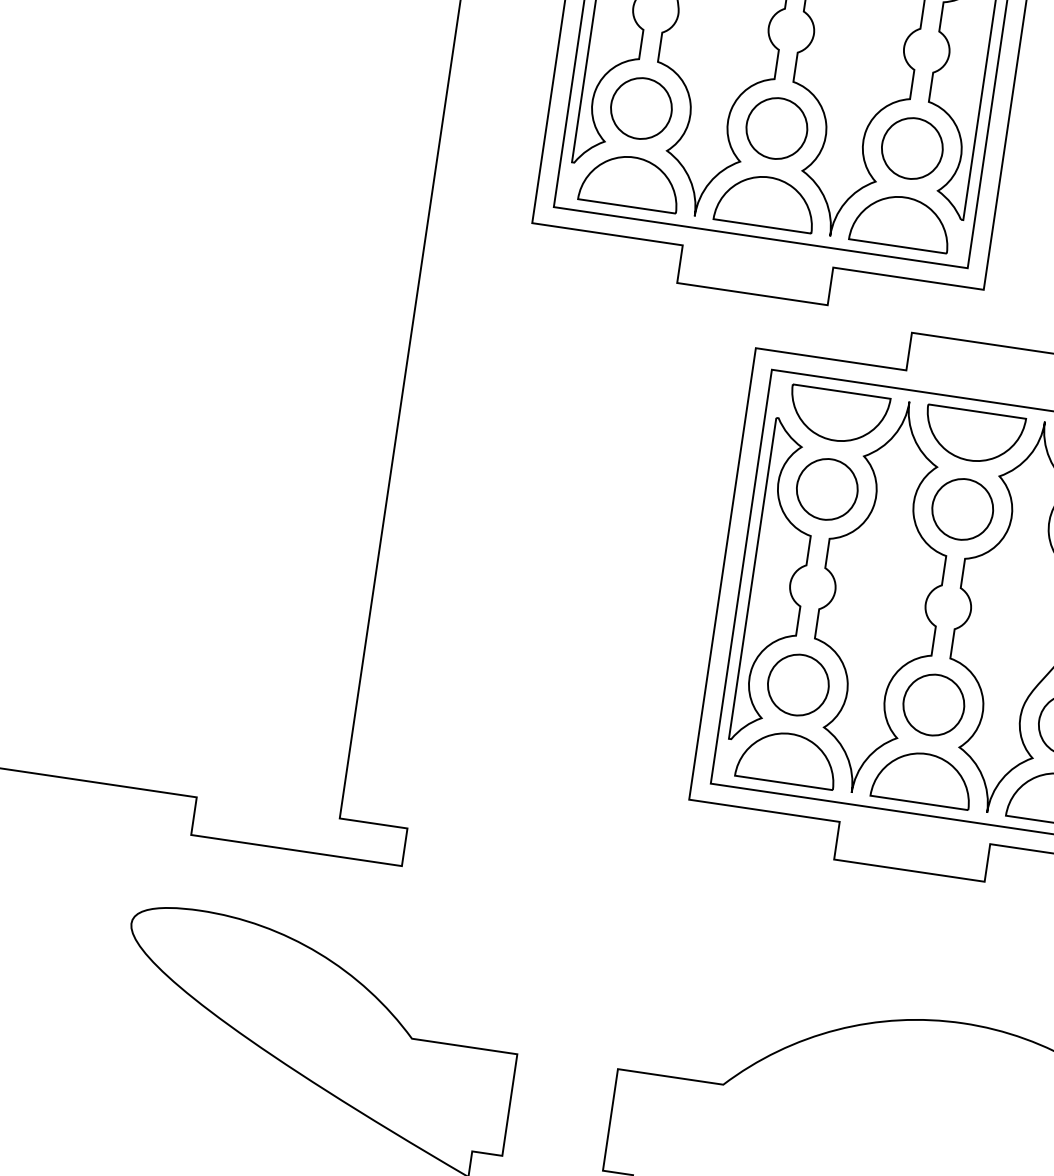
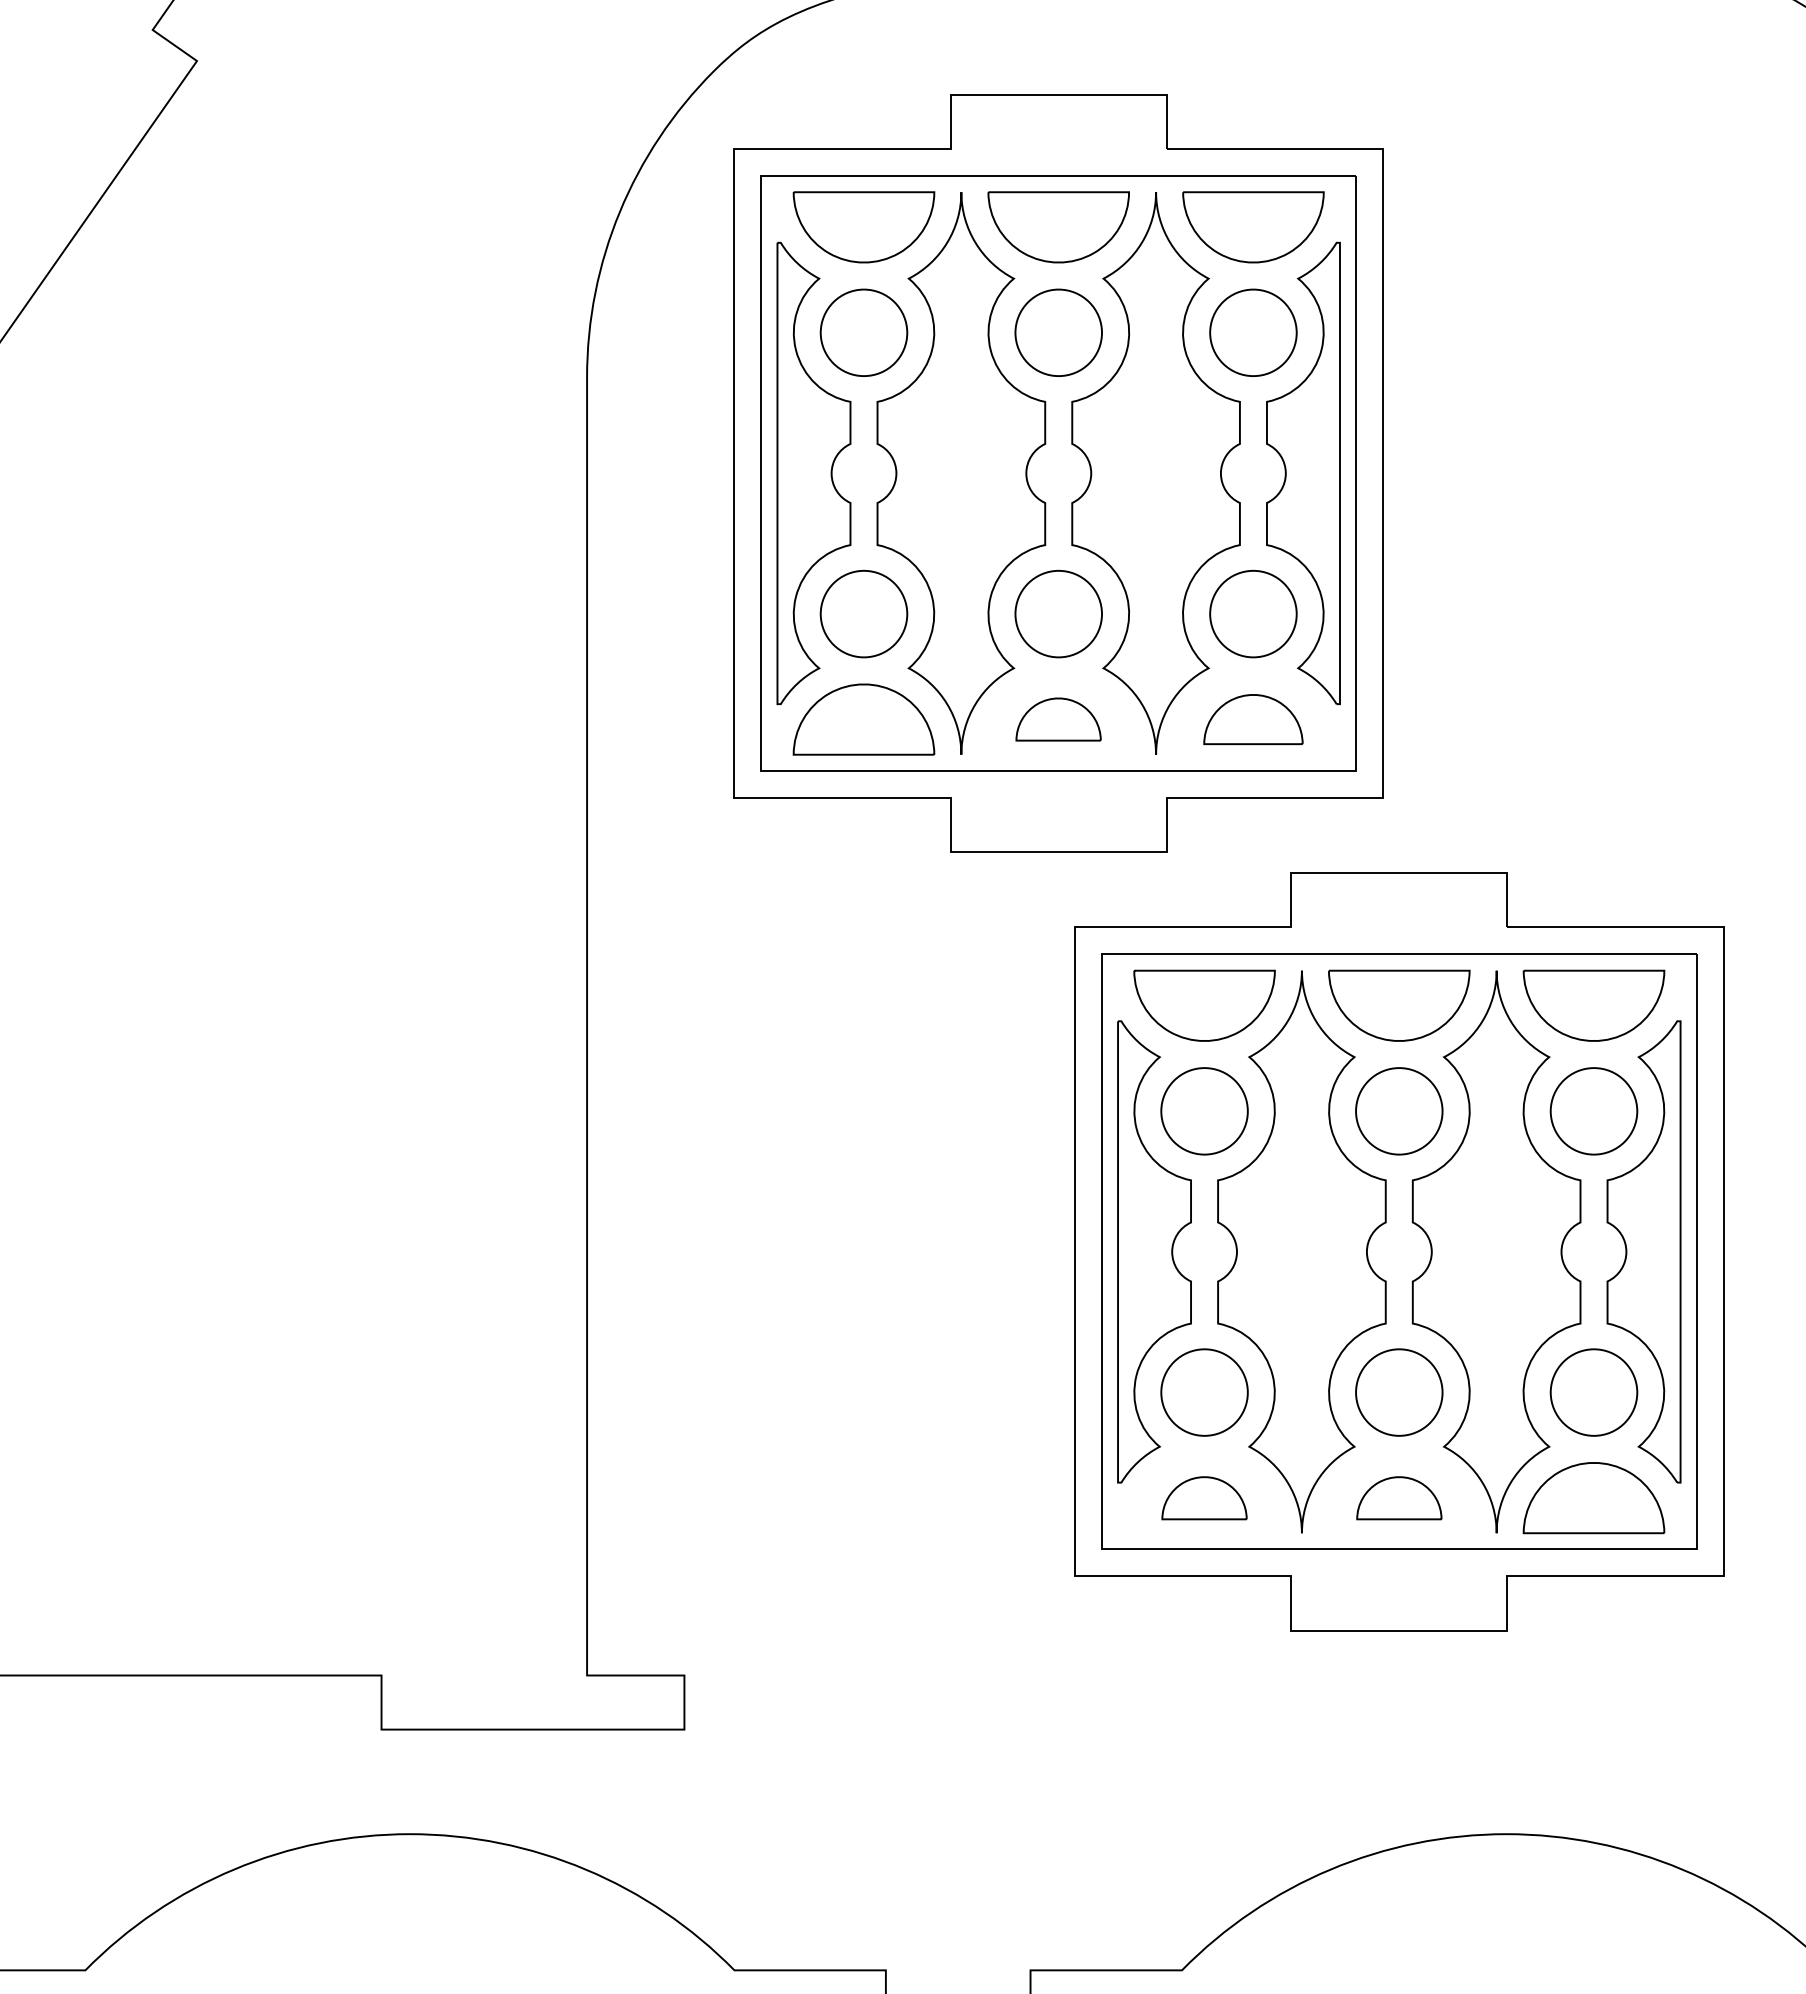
part: (765, 201) -> (1058, 719), size x0.6
part: (901, 221) -> (1253, 719), size x0.7
part: (787, 758) -> (1204, 1498), size x0.6
part: (923, 778) -> (1399, 1498), size x0.6

